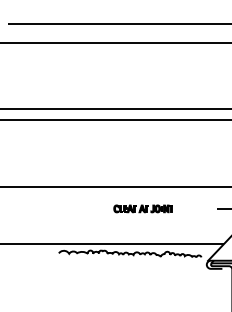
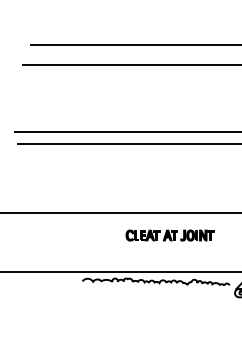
part: (143, 208) -> (169, 235), size x1.43

